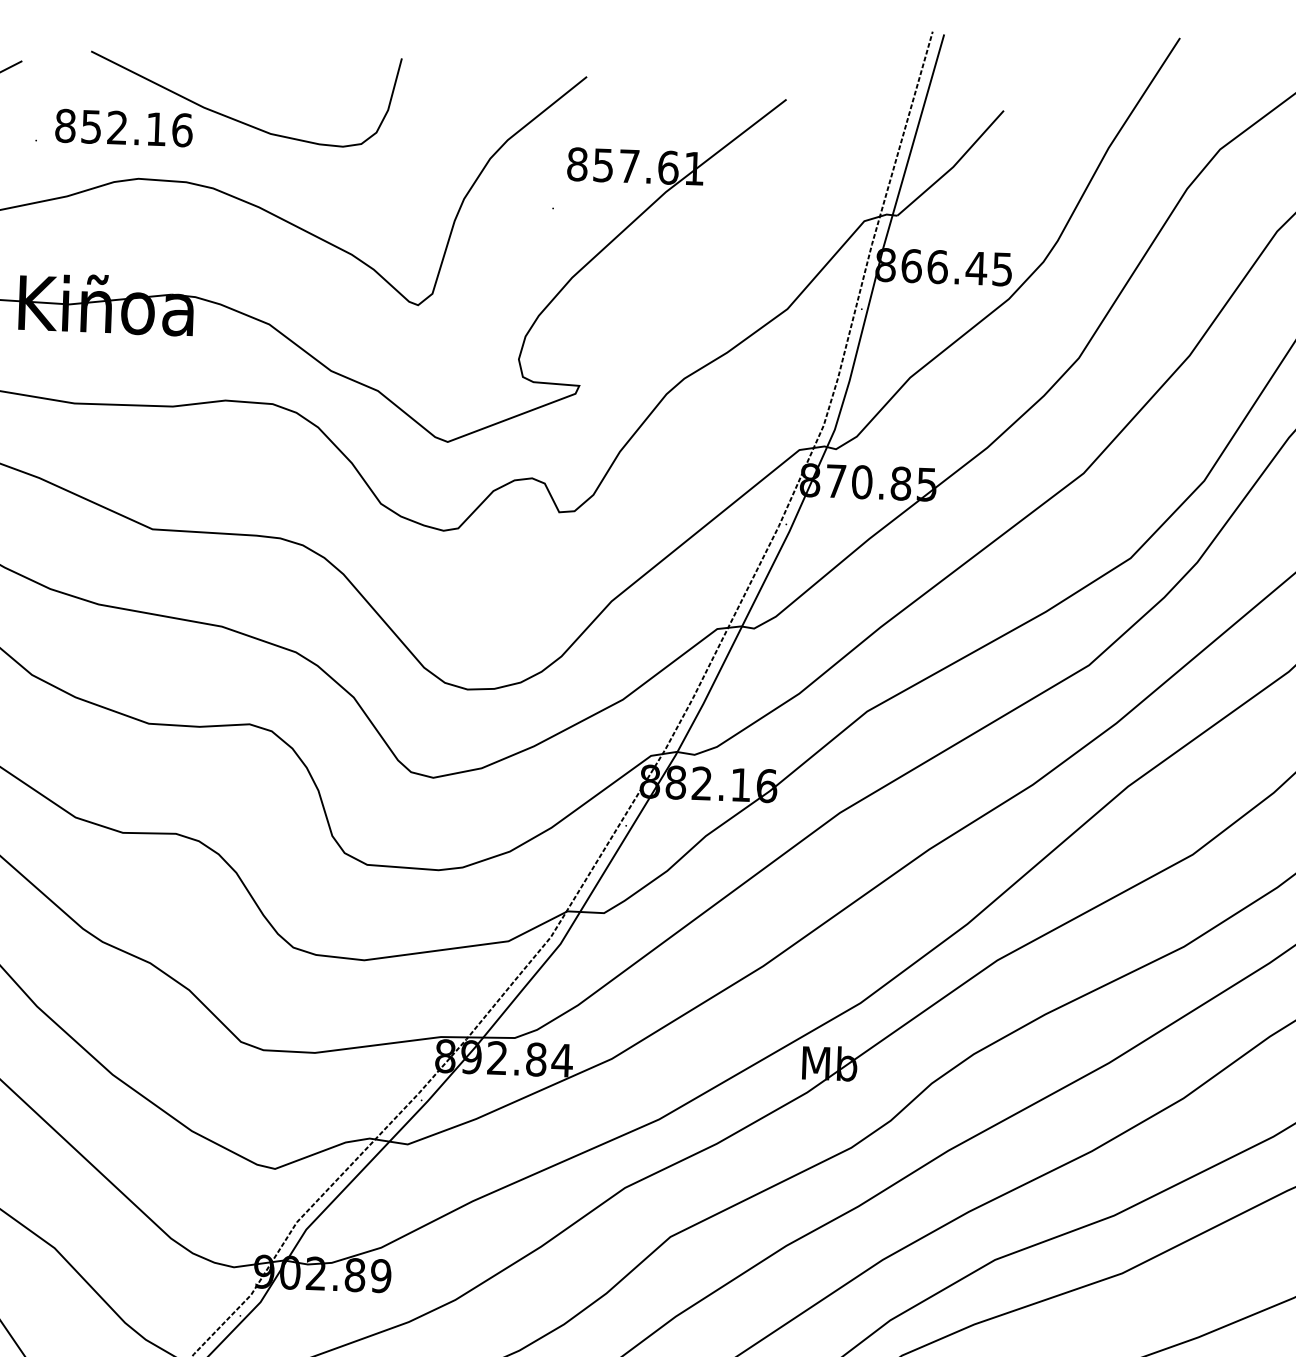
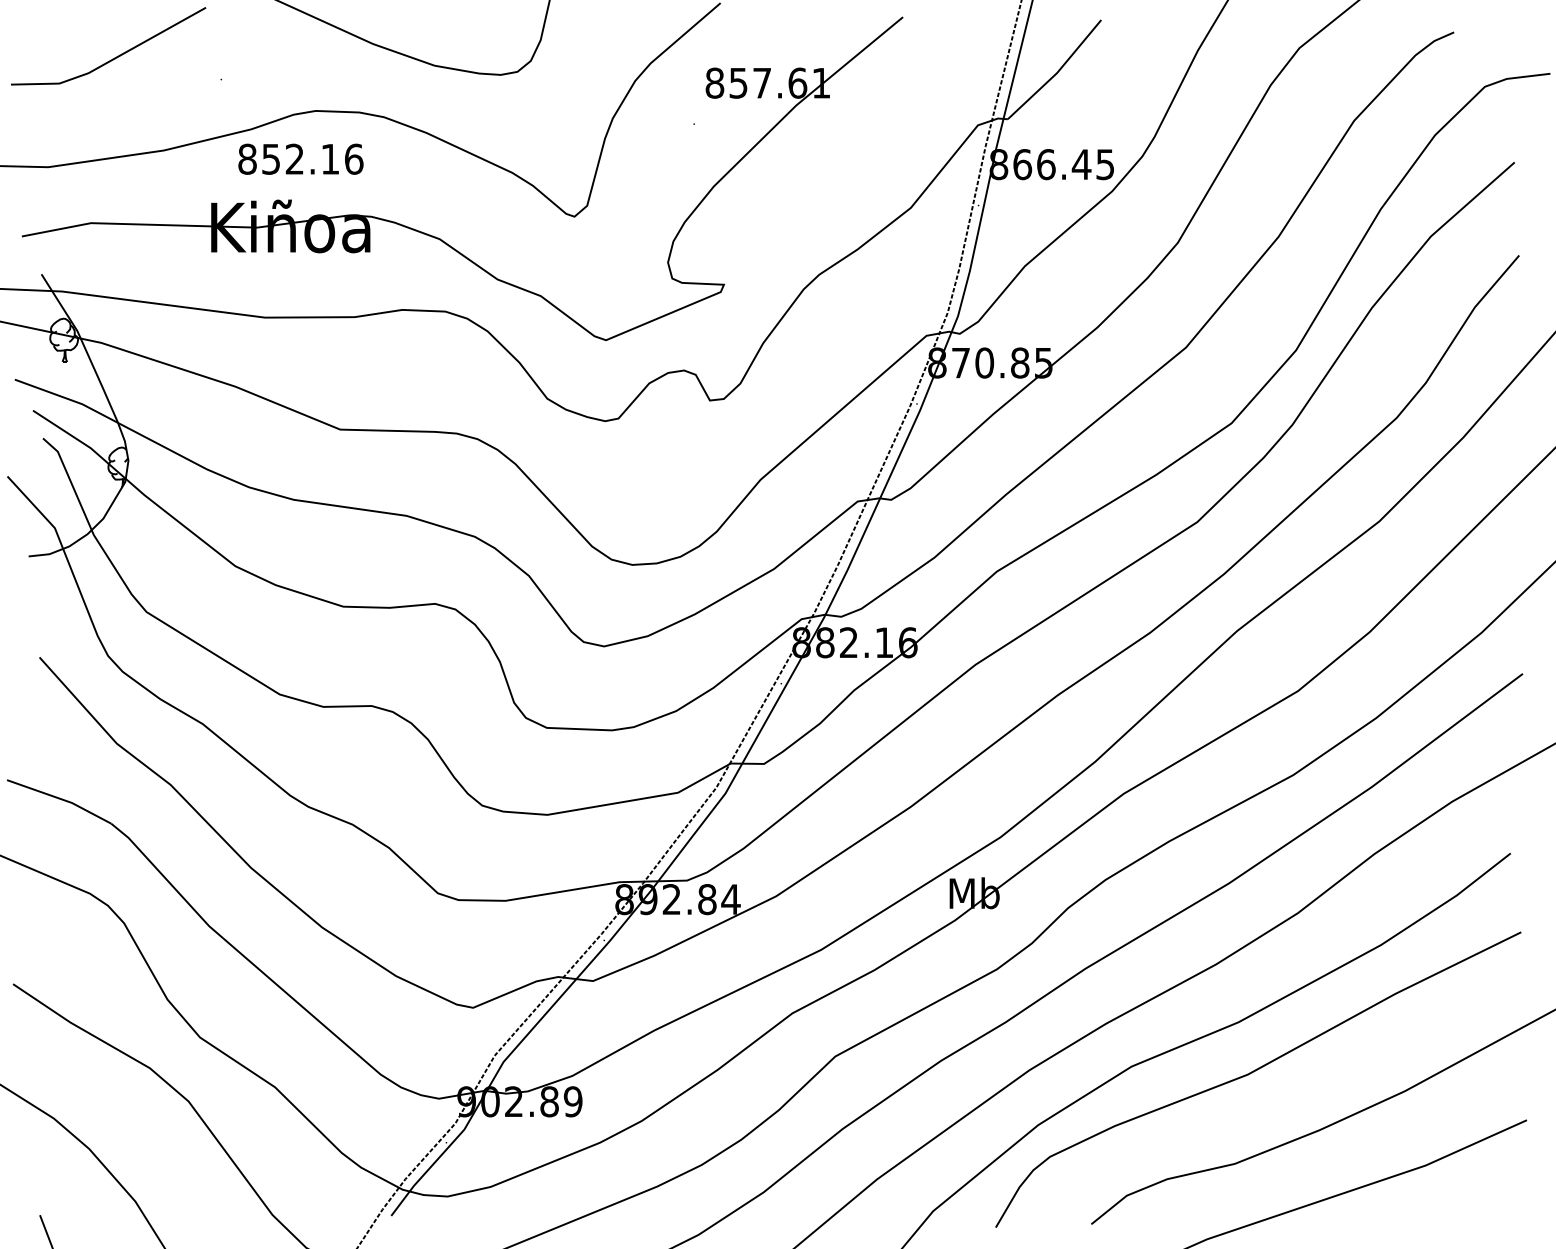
text: (123, 127) -> (300, 158), moved

